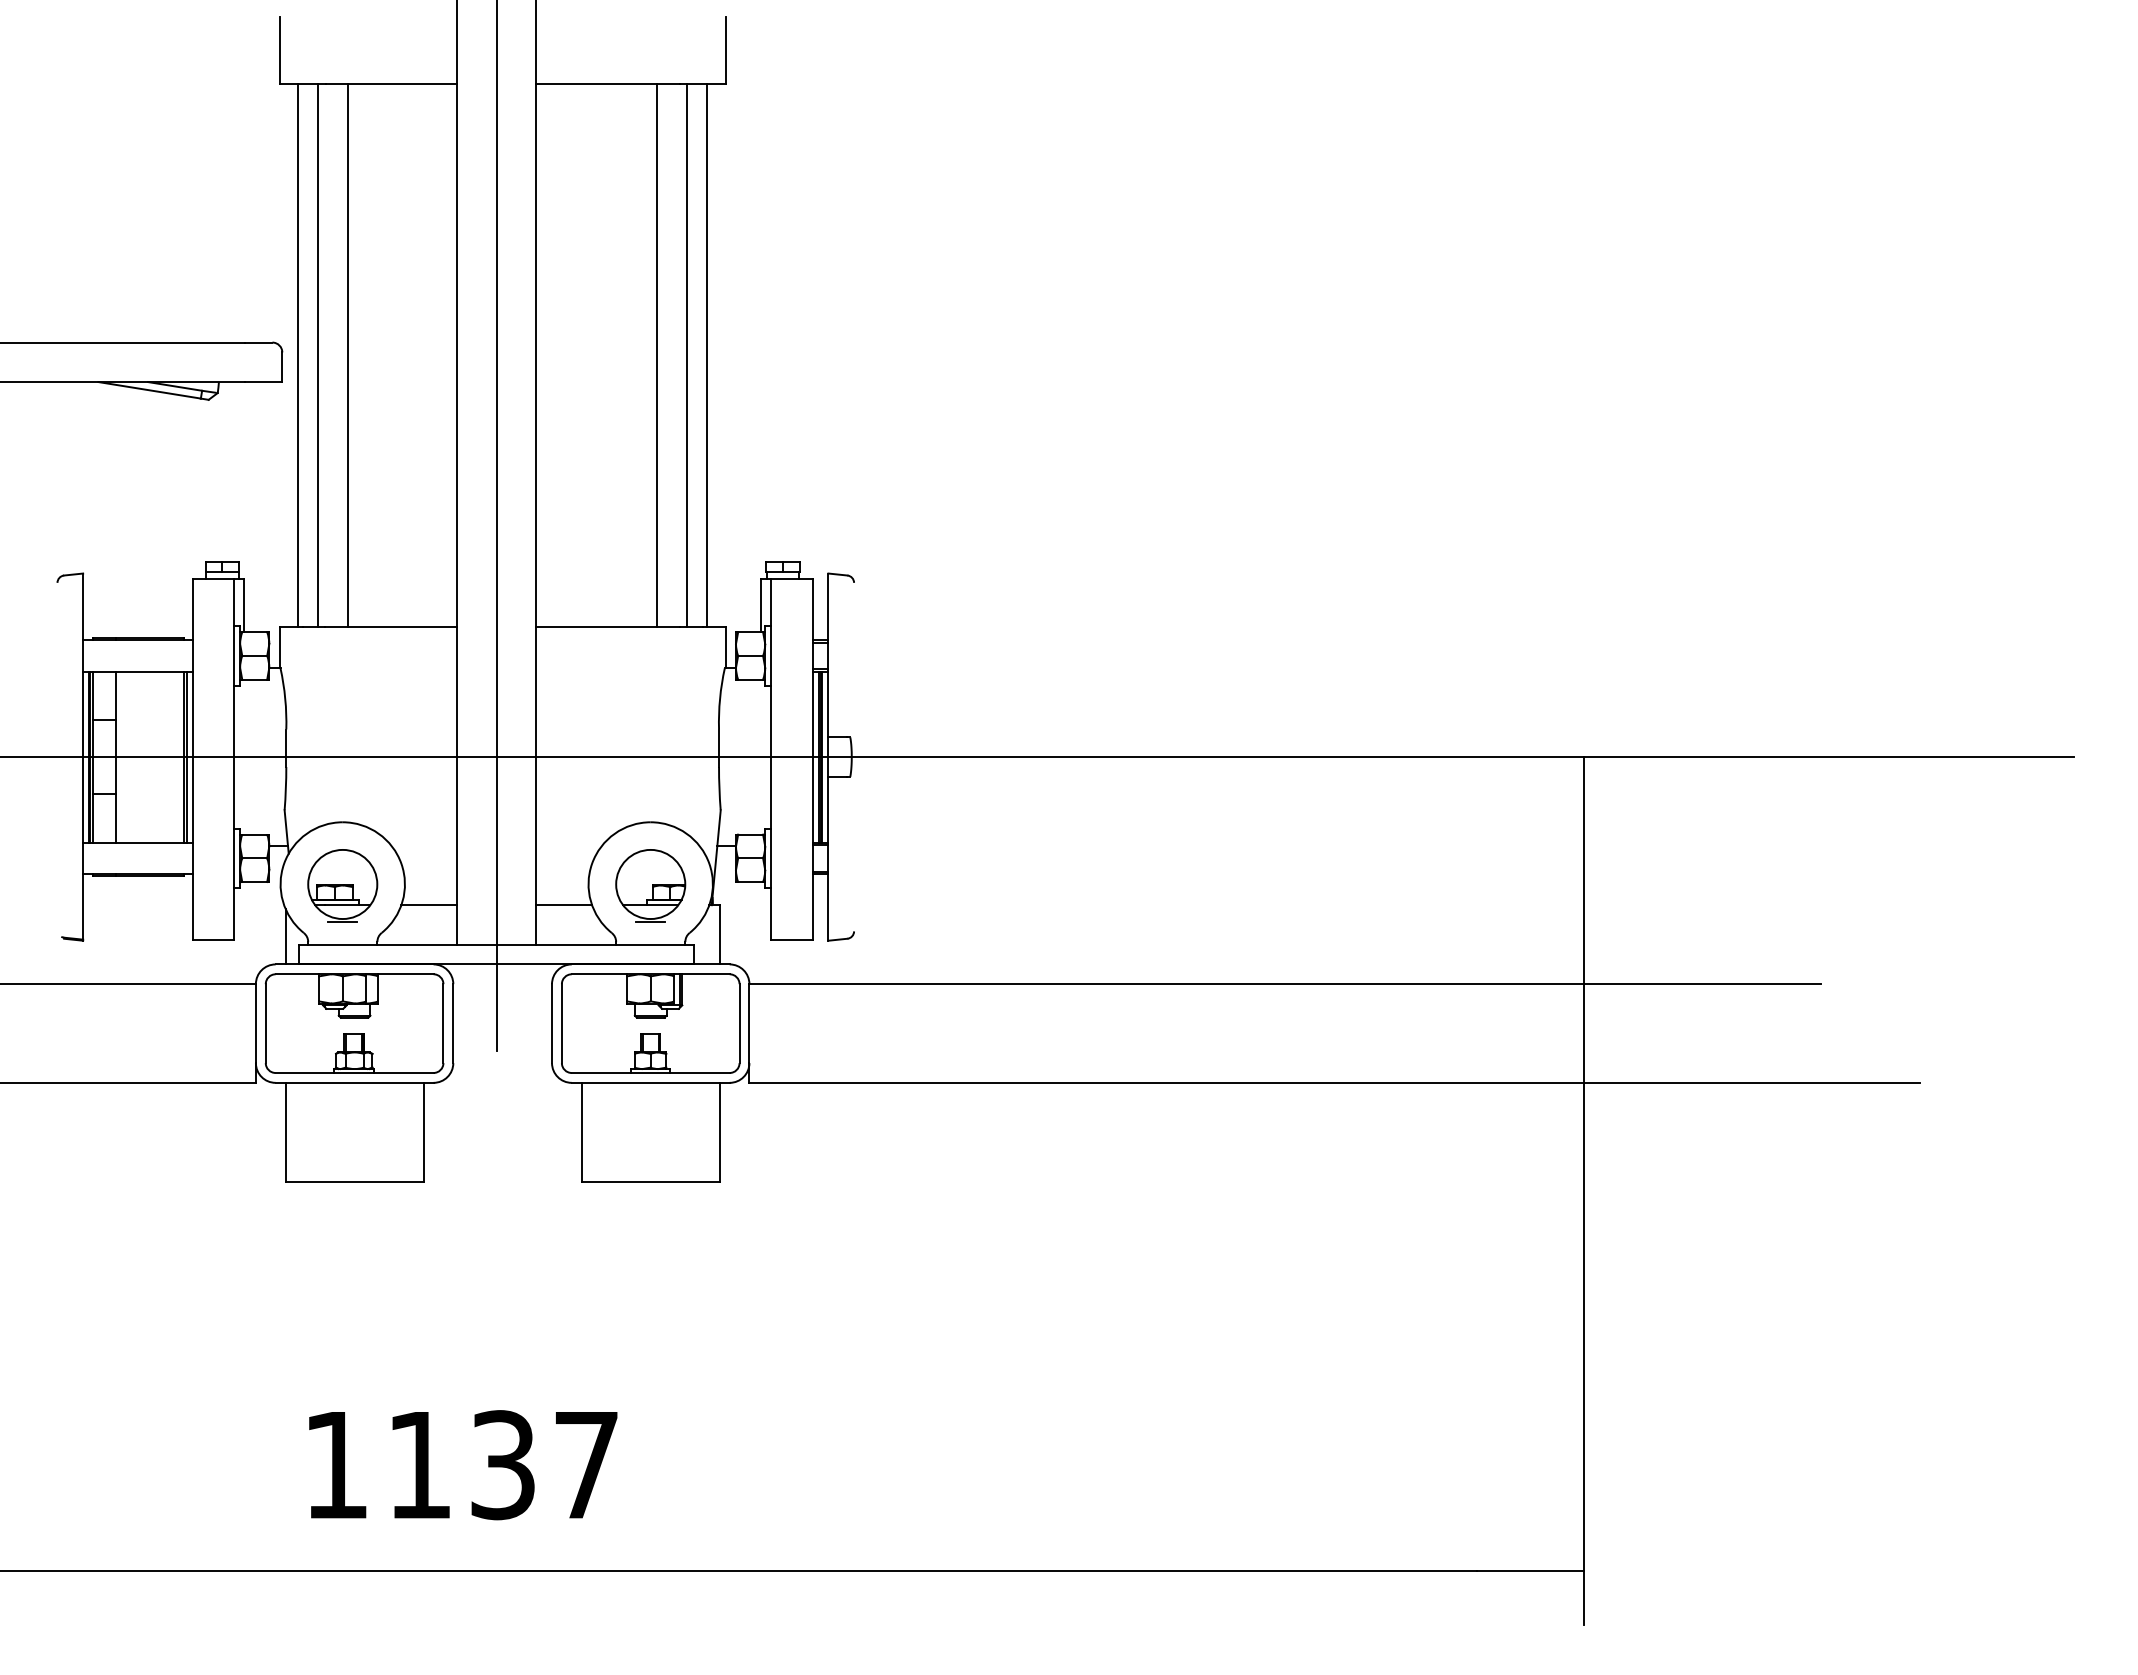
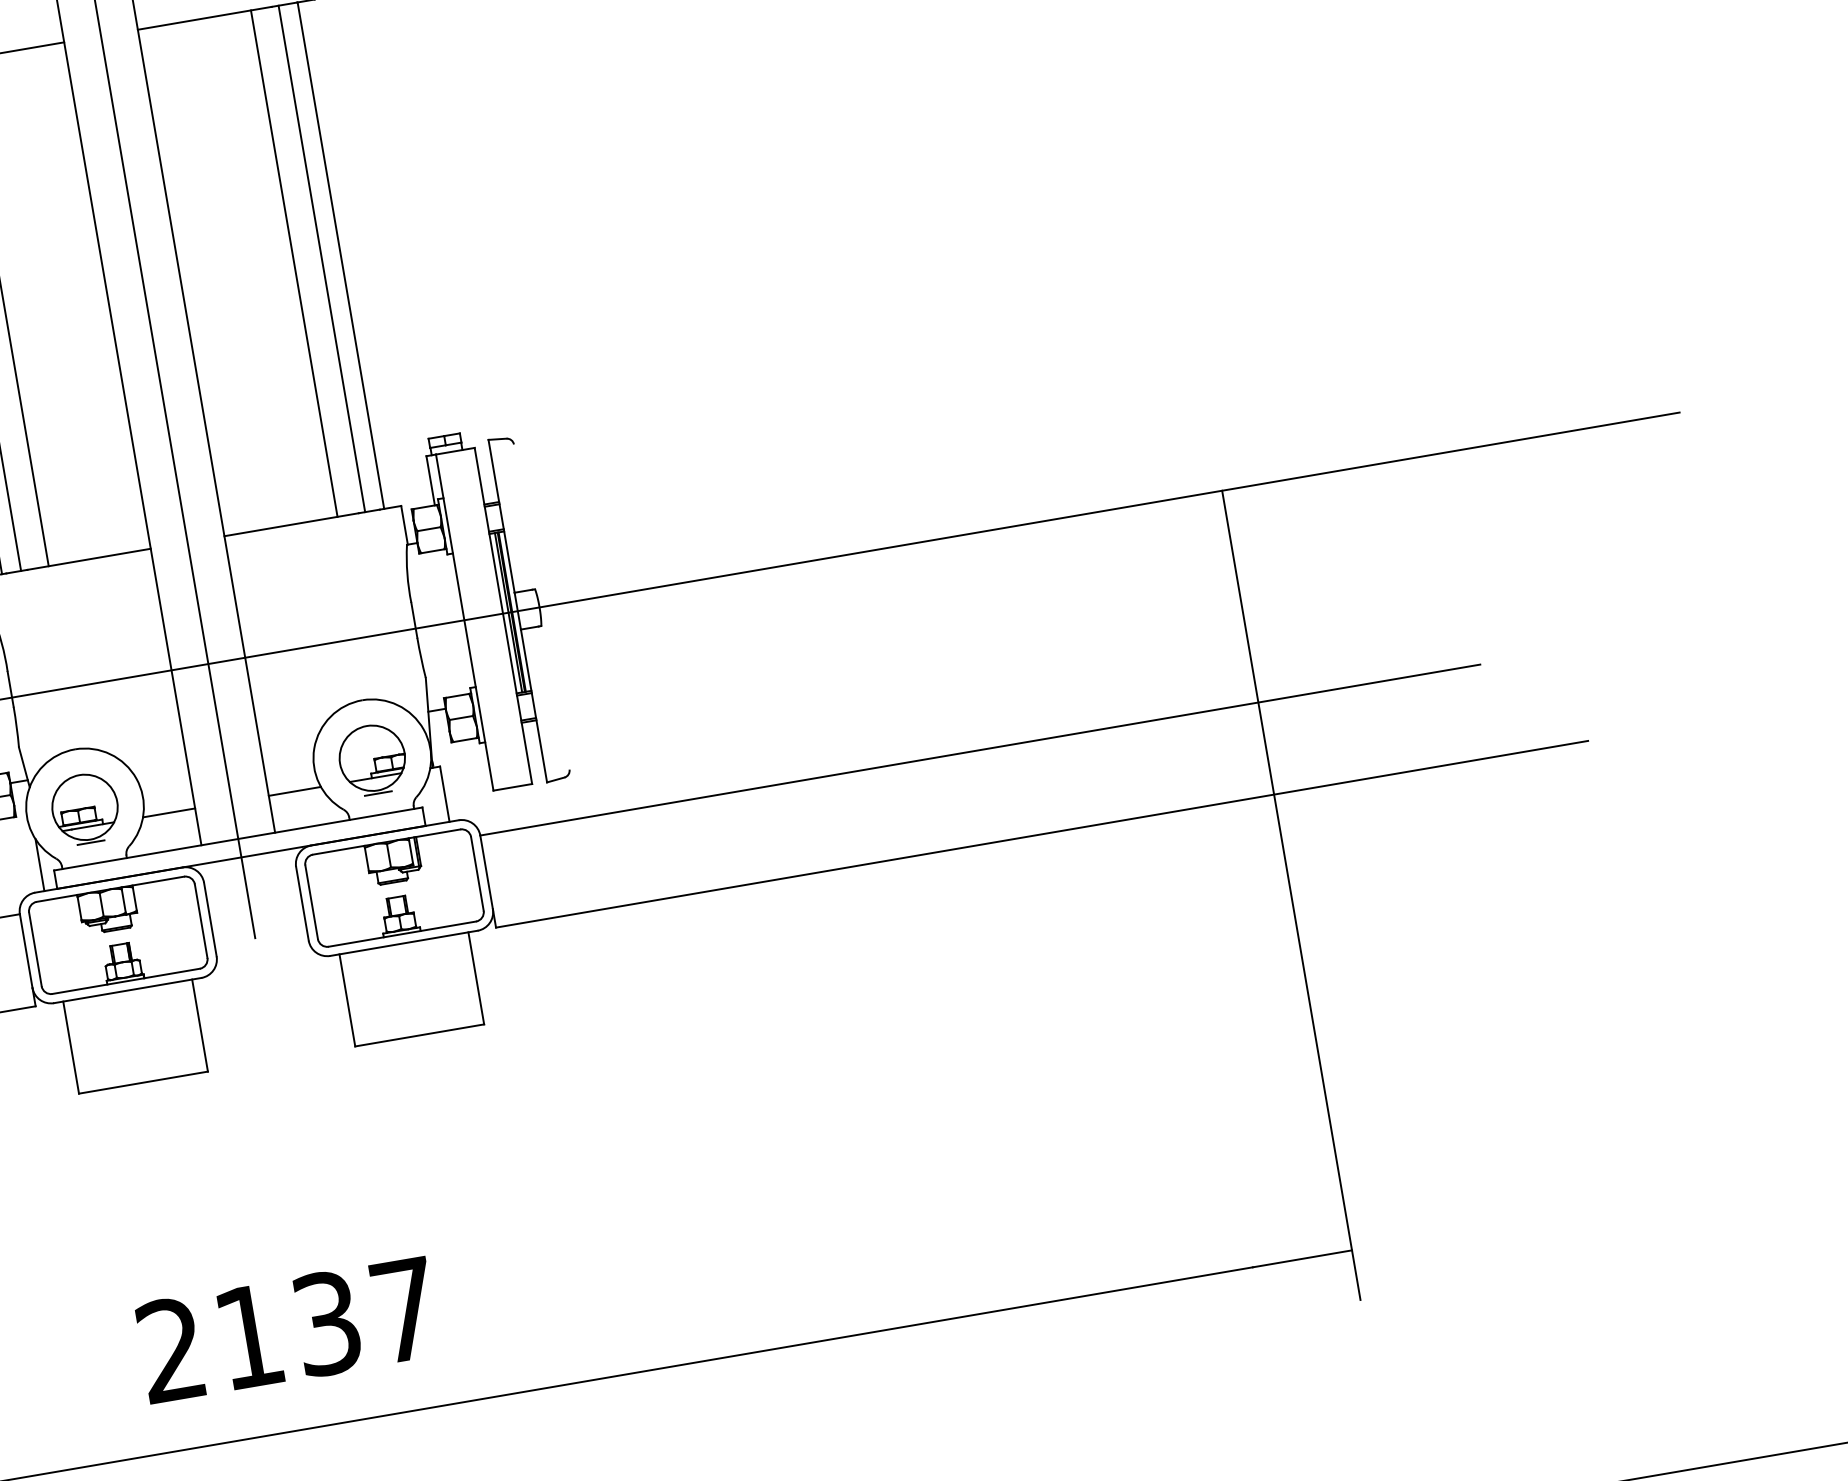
text: (335, 1464) -> (170, 1349), 1137 -> 2137

